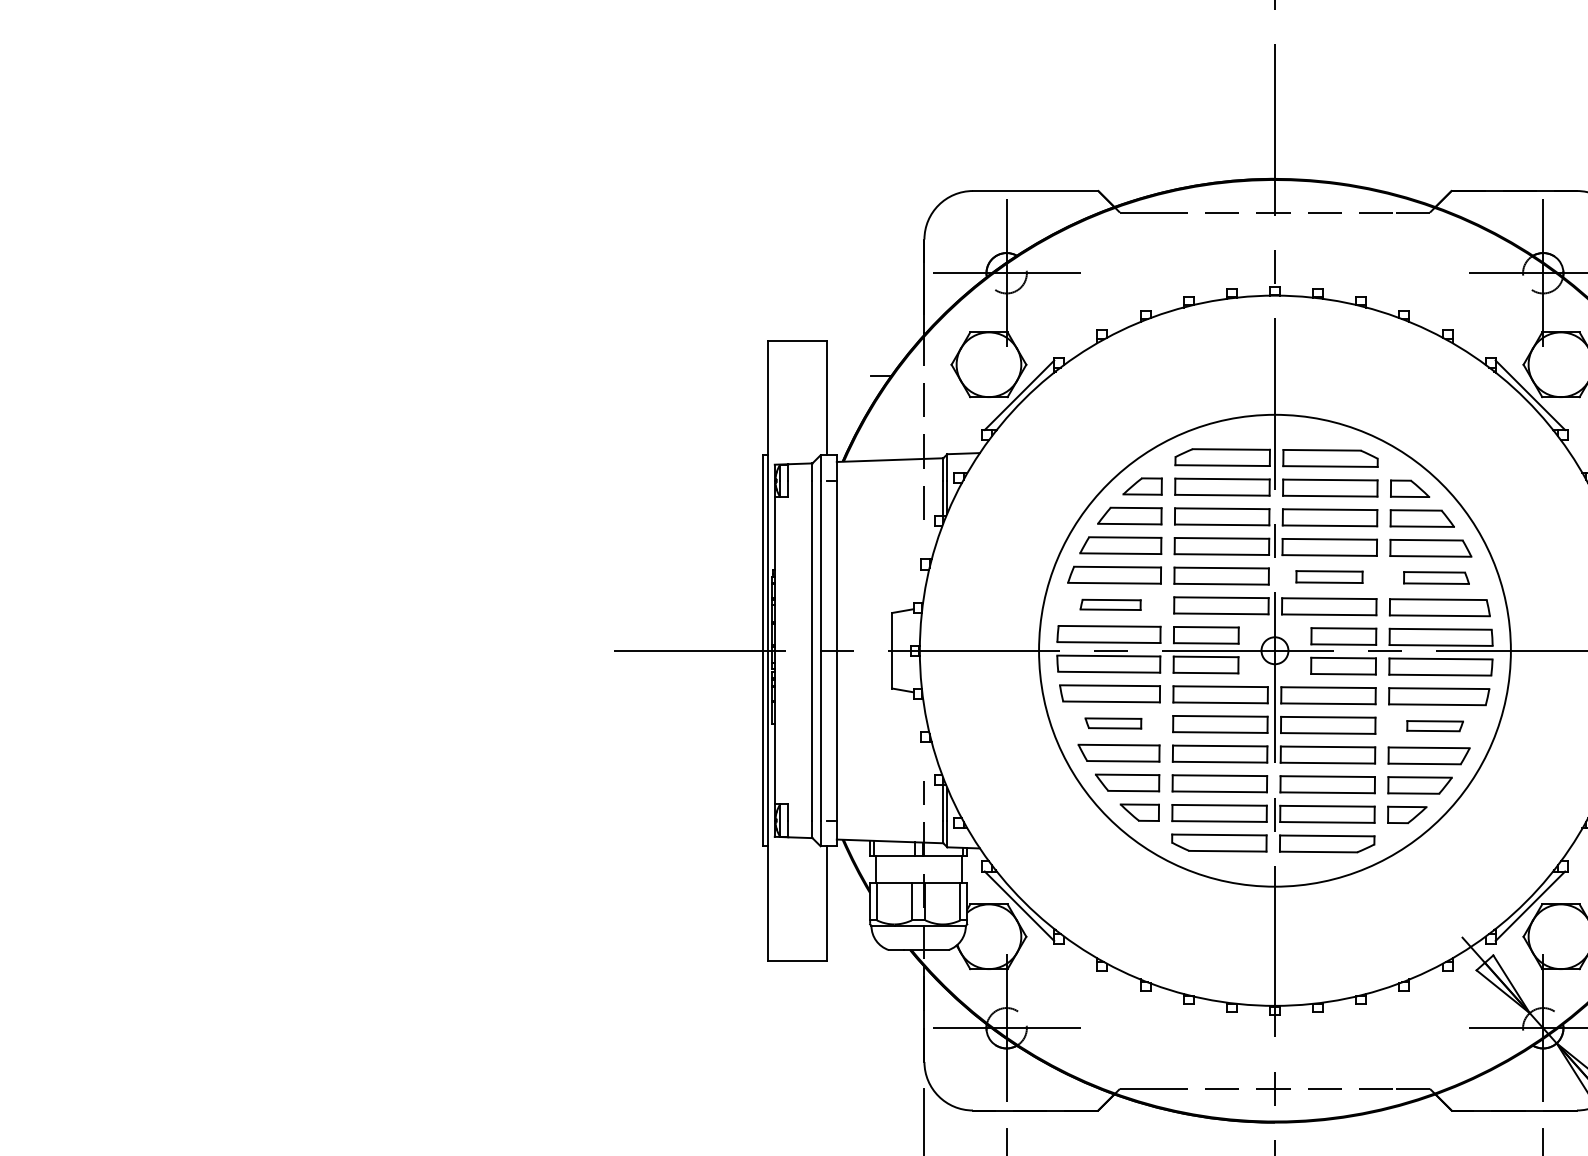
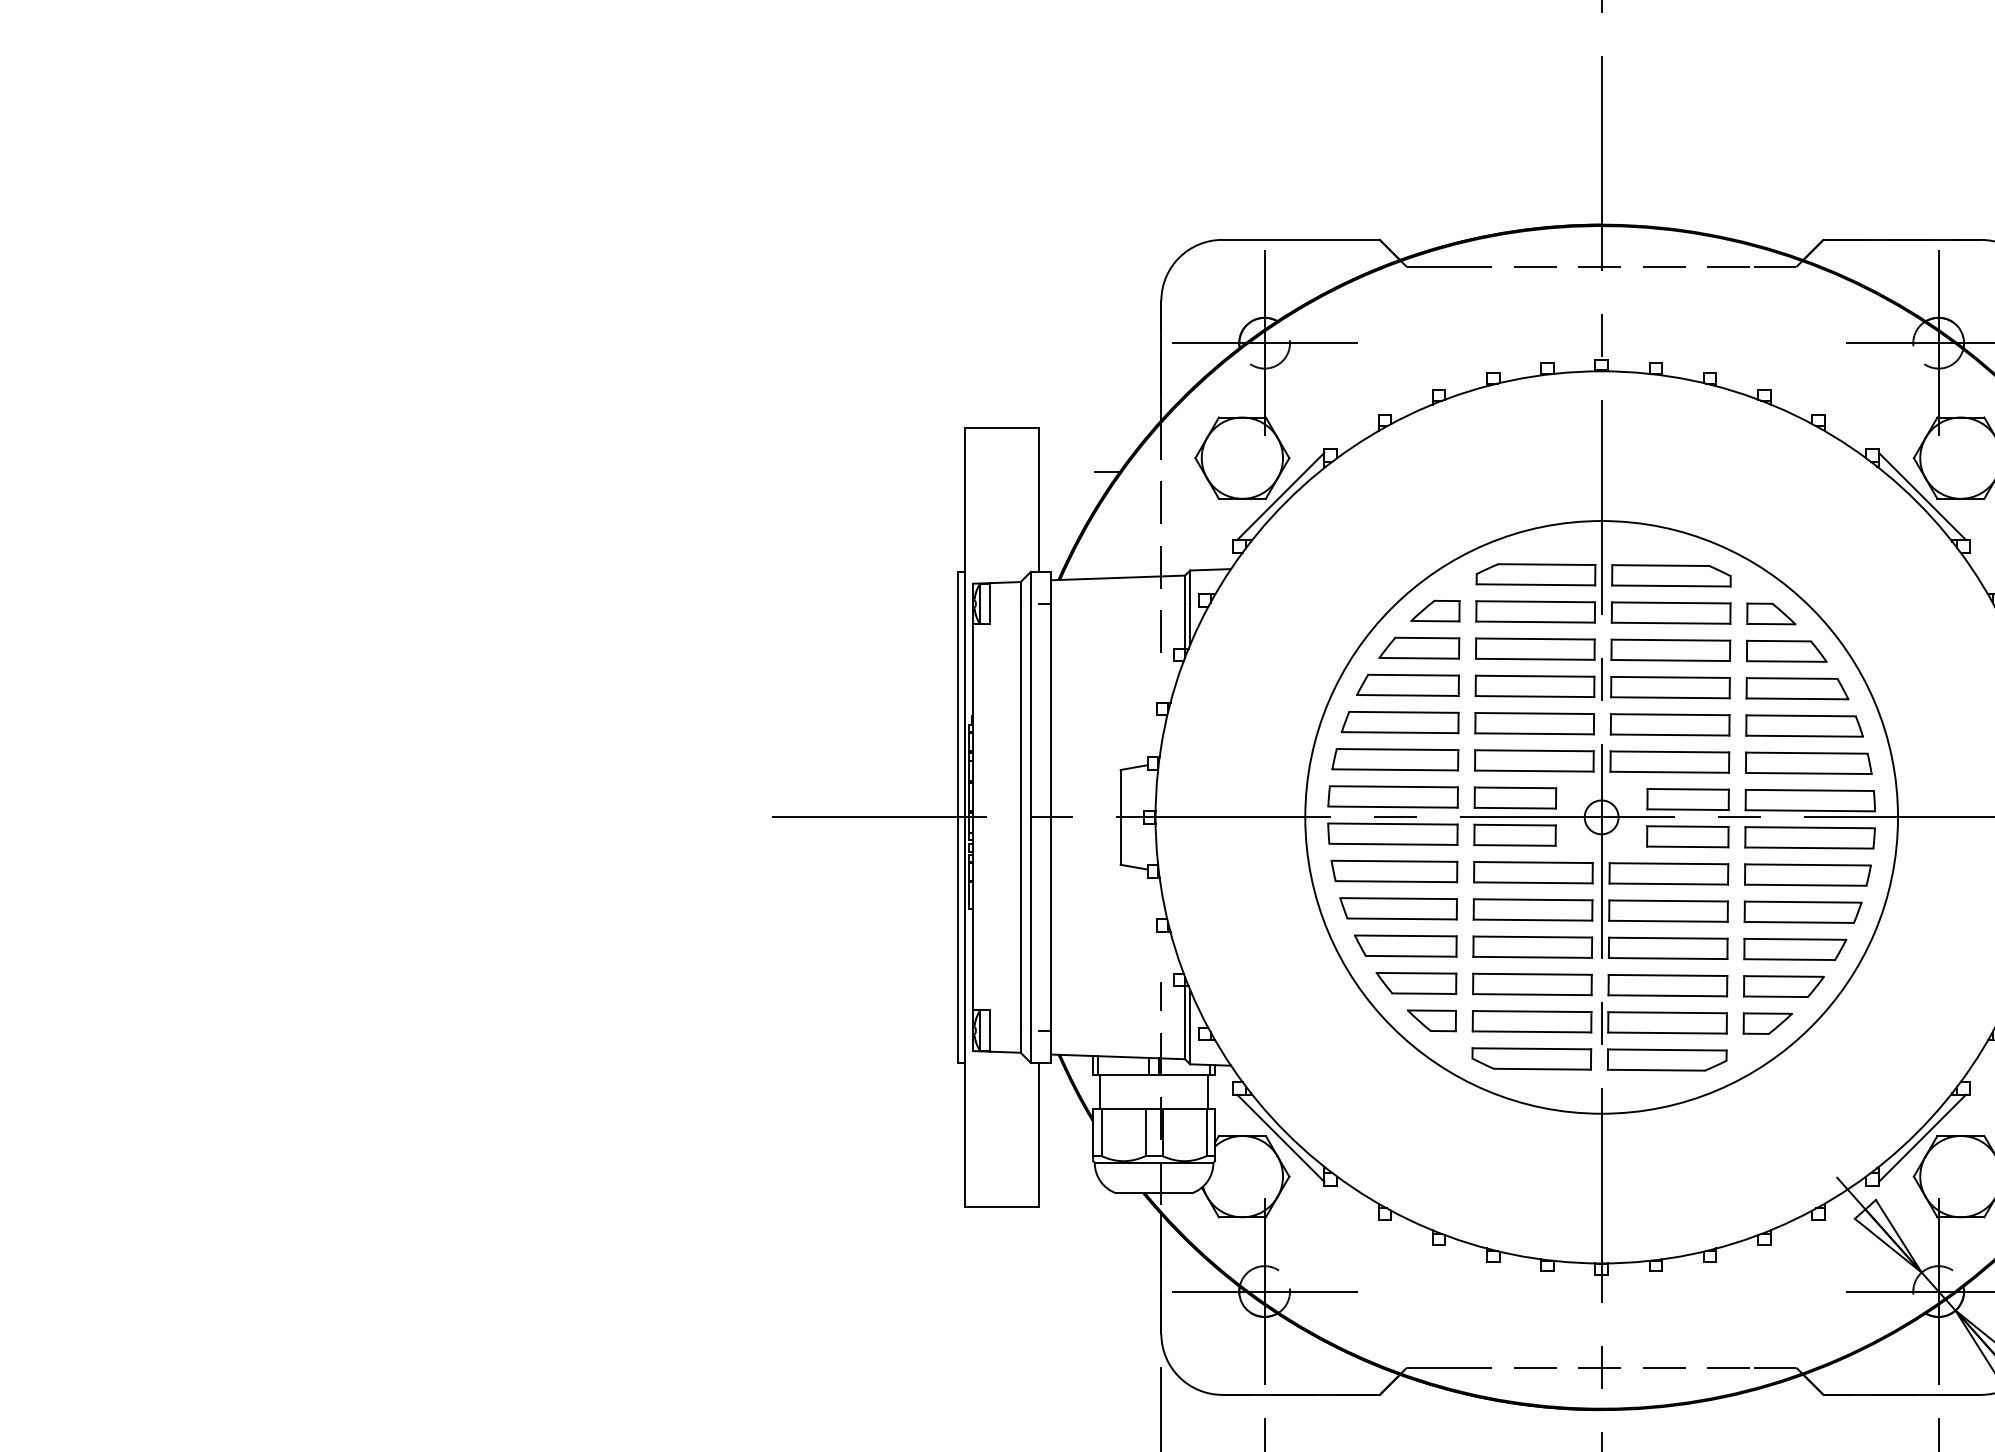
part: (1329, 576) -> (1670, 724), size x1.43
part: (1436, 577) -> (1804, 725), size x1.43
part: (1110, 604) -> (1395, 759), size x1.67
part: (1113, 723) -> (1398, 908), size x1.67
part: (1434, 725) -> (1802, 911), size x1.67

